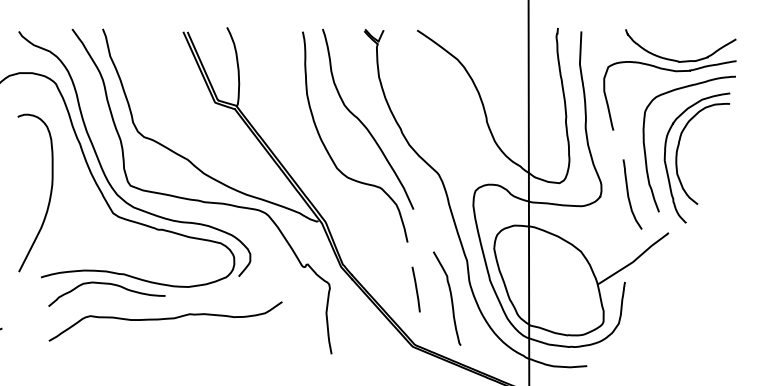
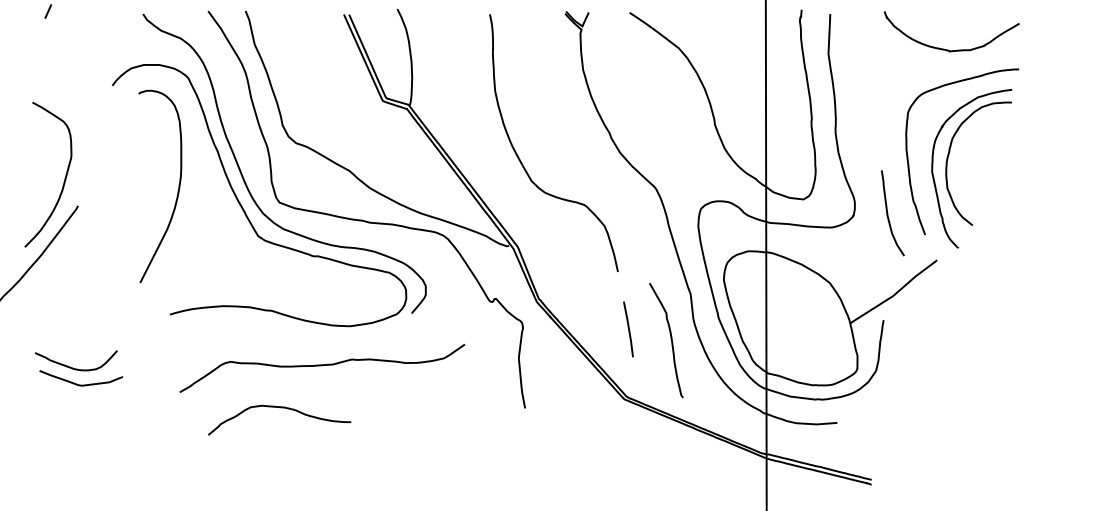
curve: (674, 71) -> (943, 63), removed
curve: (363, 122) -> (563, 125), removed
curve: (49, 196) -> (177, 190), moved
curve: (107, 284) -> (280, 408), moved

